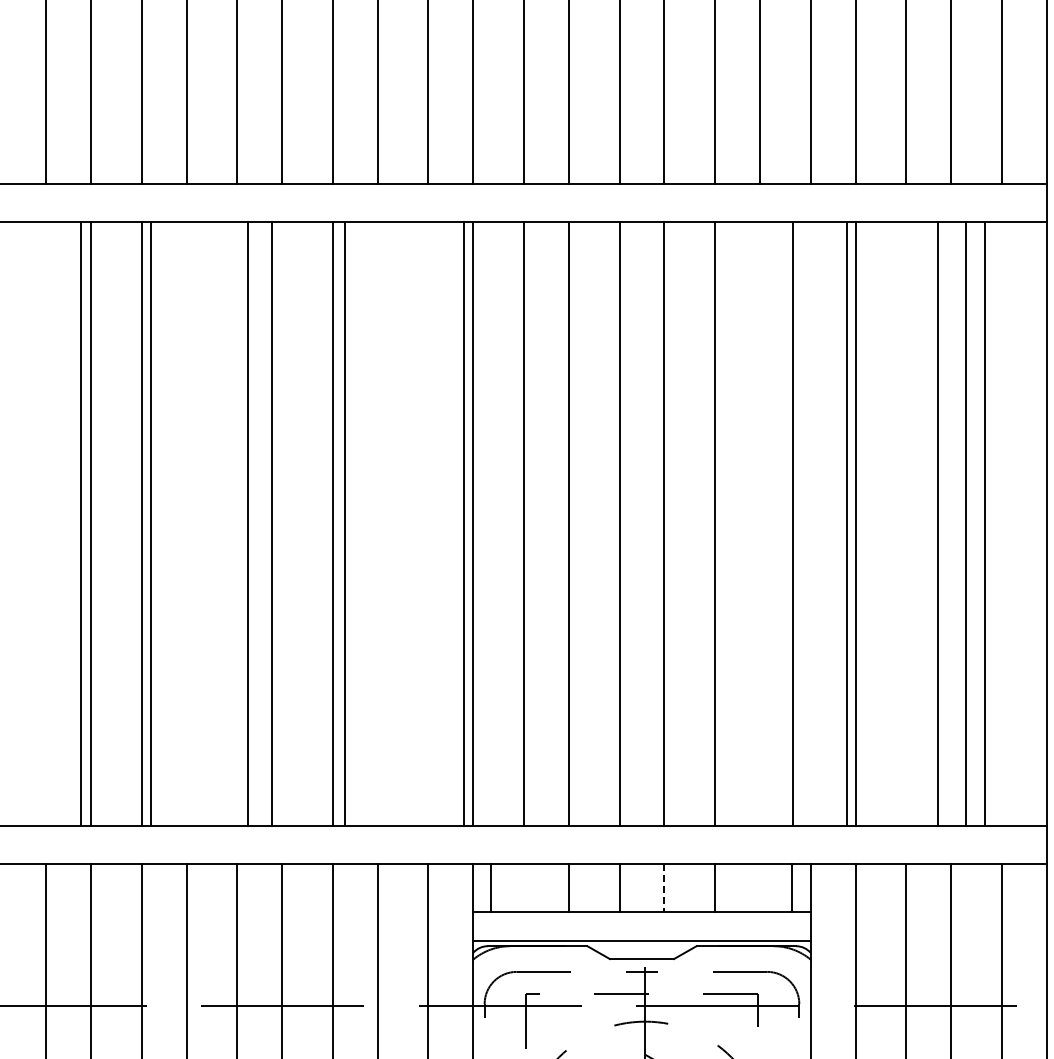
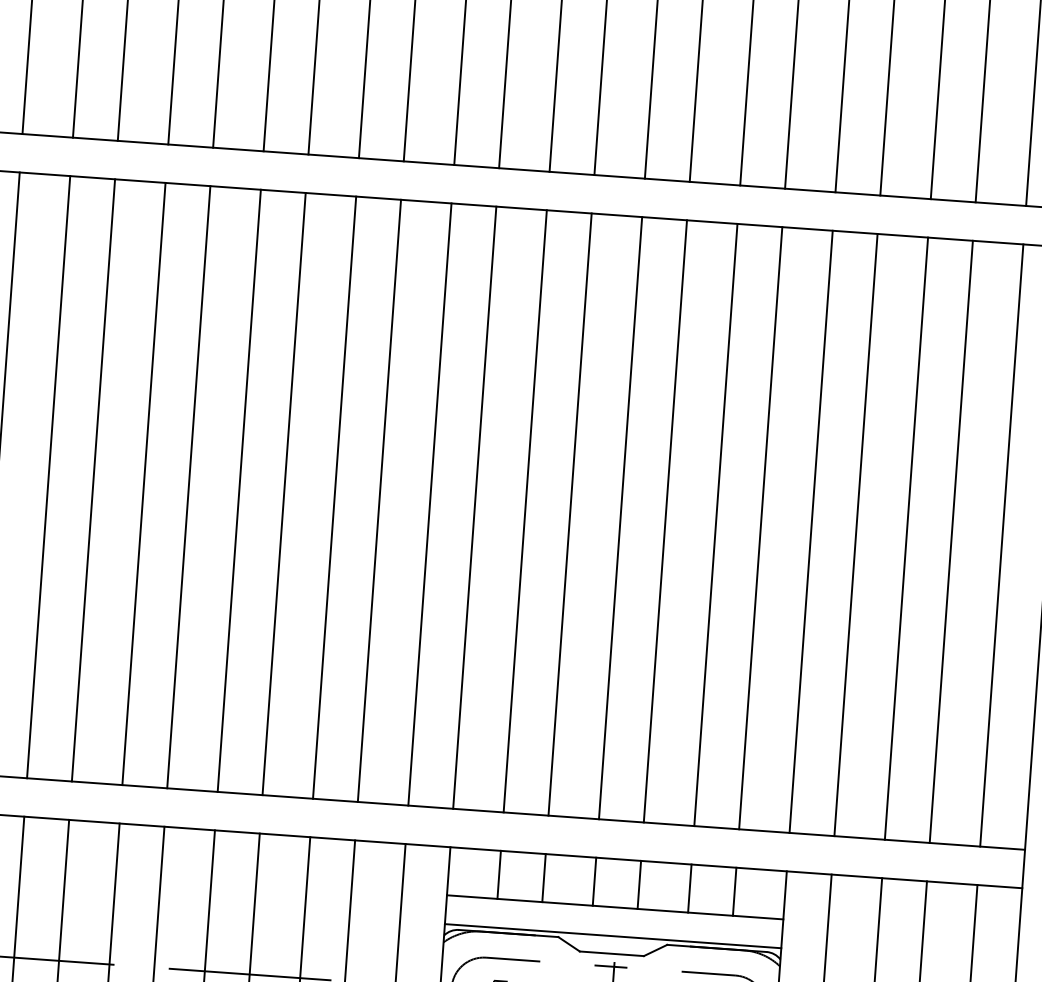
line: (81, 523) -> (49, 476), moved
line: (150, 523) -> (188, 486), moved
line: (248, 523) -> (284, 493), moved
line: (272, 523) -> (239, 490), moved
line: (344, 523) -> (379, 500), moved
line: (464, 523) -> (430, 504), moved
line: (793, 523) -> (761, 527), moved
line: (846, 523) -> (811, 531), moved
line: (938, 523) -> (906, 538), moved
line: (965, 523) -> (1001, 545), moved
line: (985, 523) -> (951, 541), moved
line: (490, 888) -> (498, 874), moved
line: (664, 888) -> (639, 885), dashed -> solid
line: (792, 888) -> (735, 891), moved

